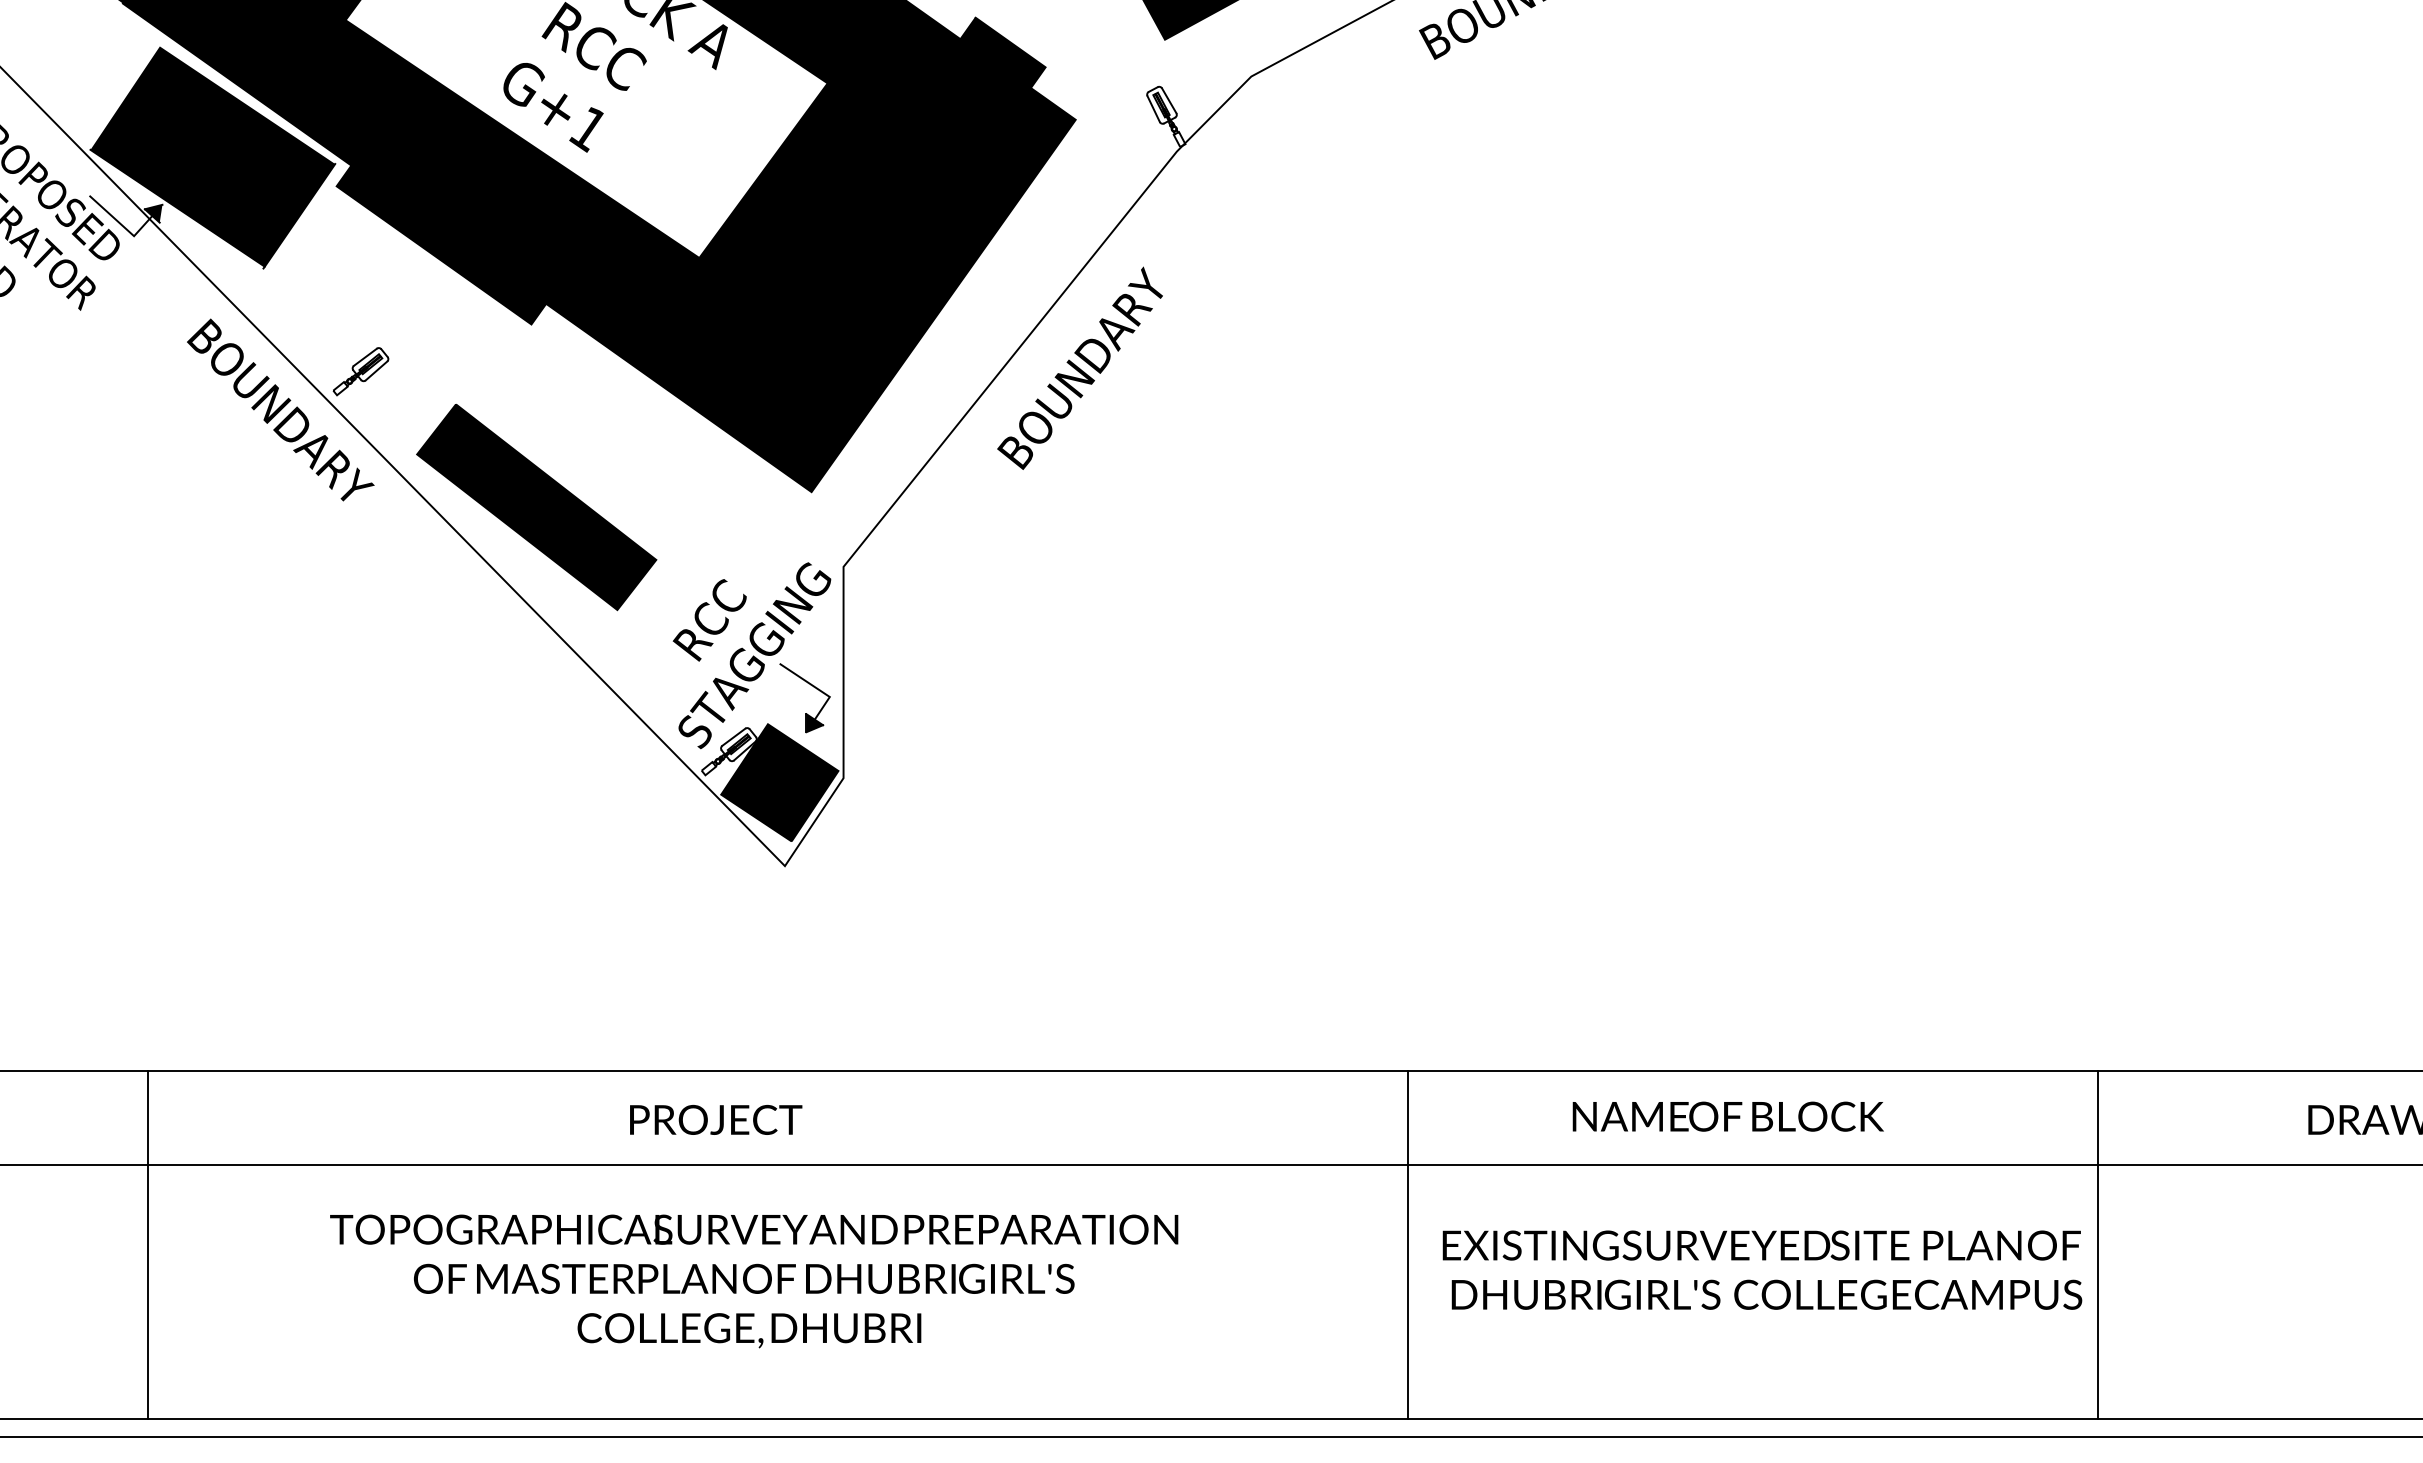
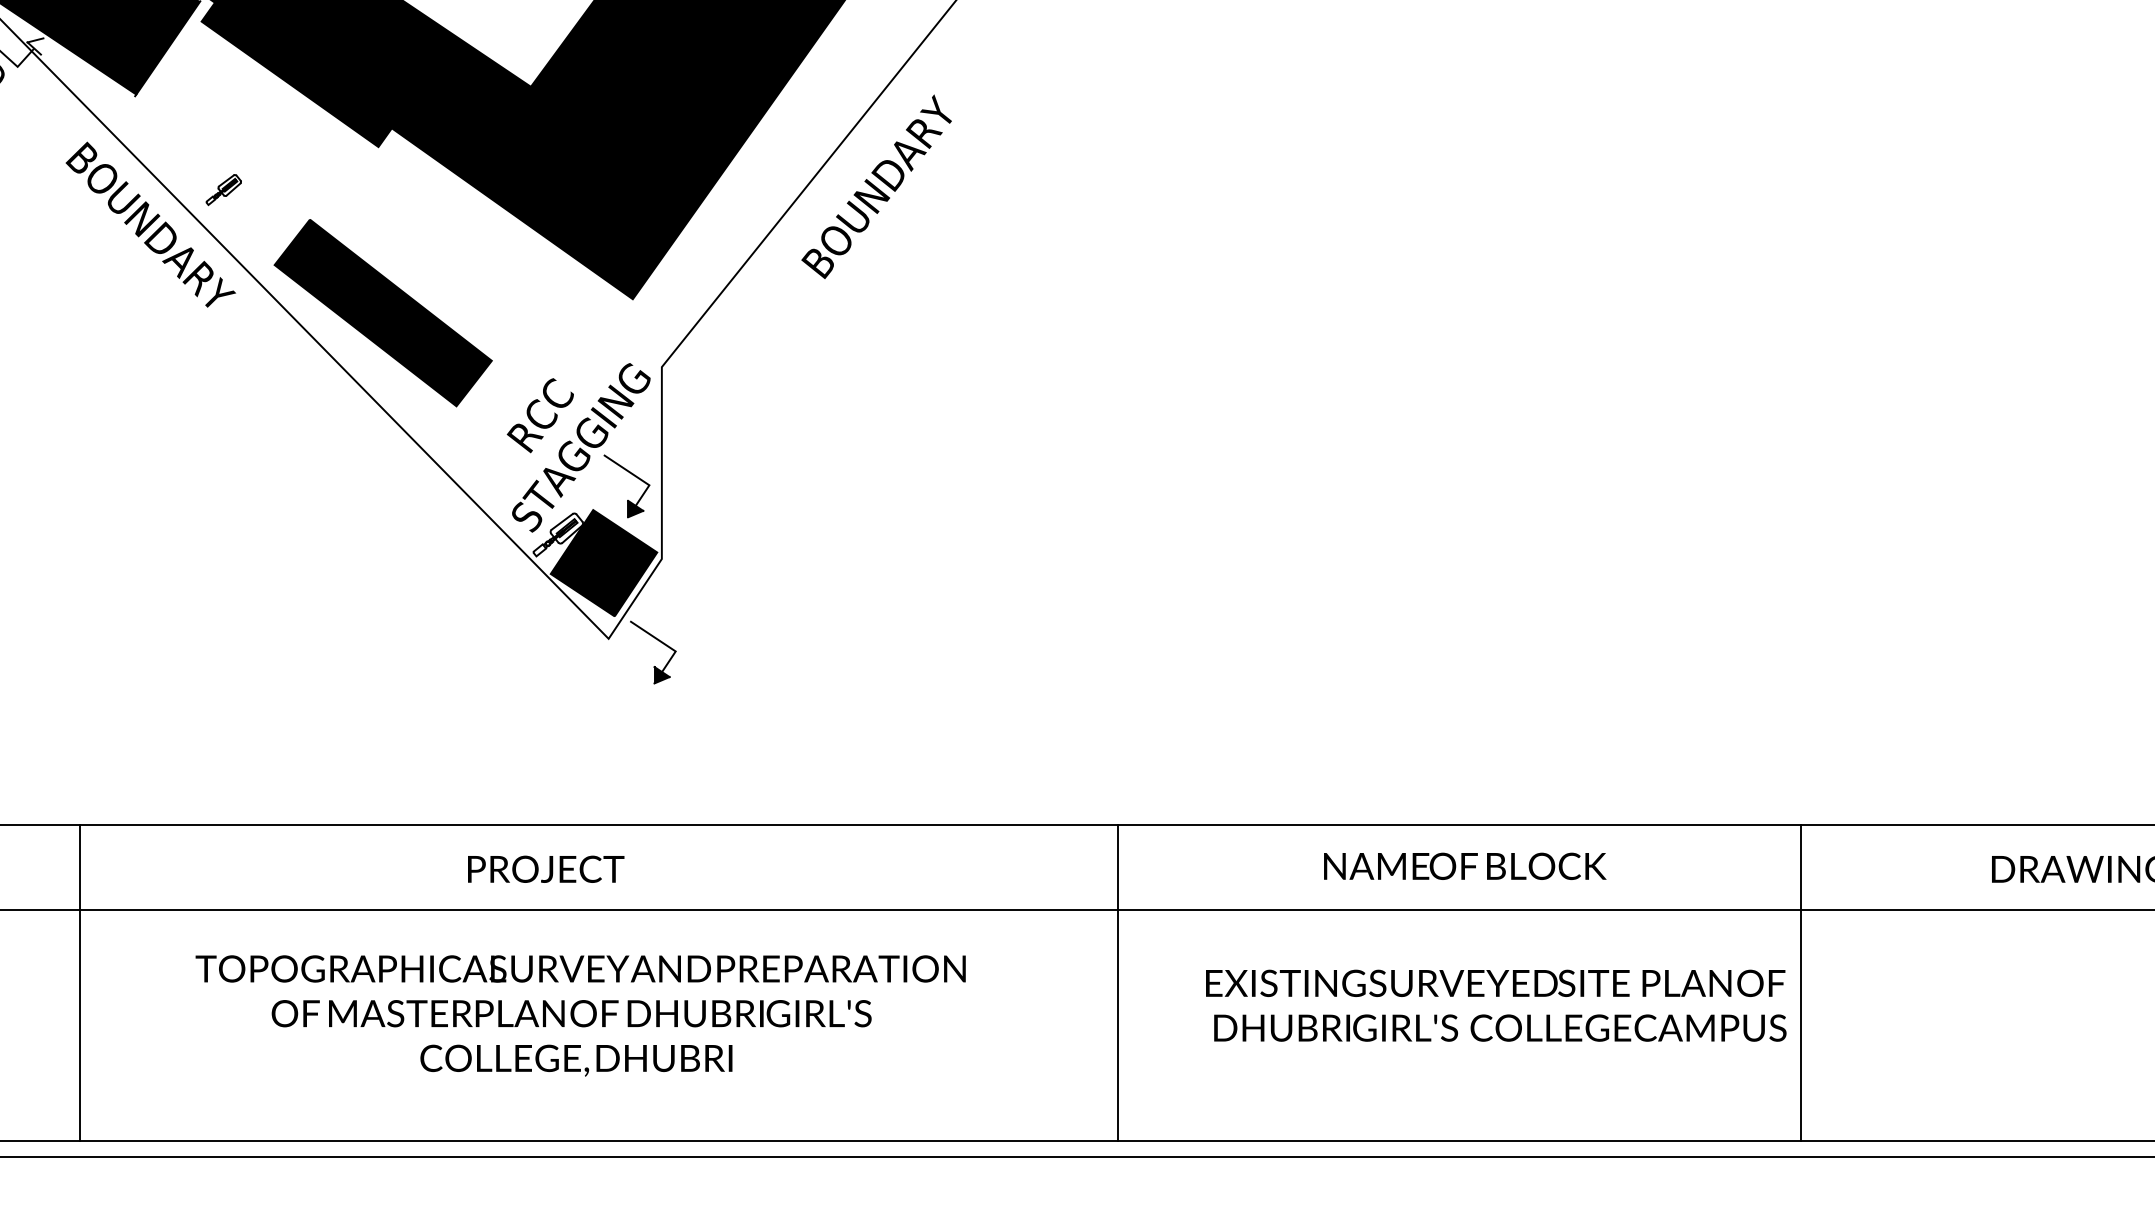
fill: (153, 213) -> (35, 46), removed
part: (360, 371) -> (223, 189), size x0.7
part: (842, 870) -> (660, 642), added
line: (148, 1245) -> (79, 983), moved
line: (1407, 1245) -> (1117, 983), moved

